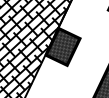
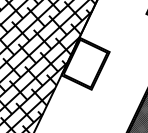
hatch: (62, 46) -> (84, 63), removed

